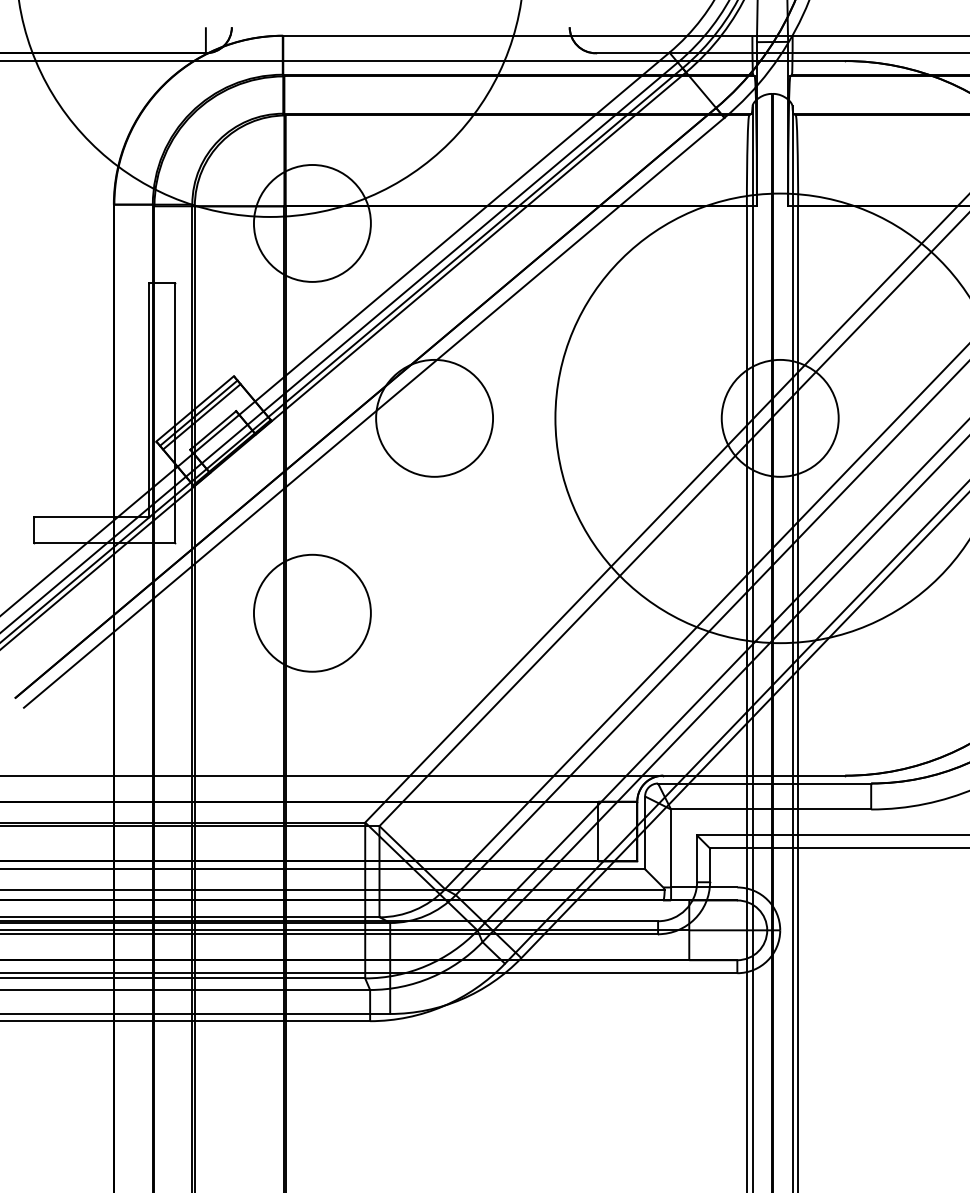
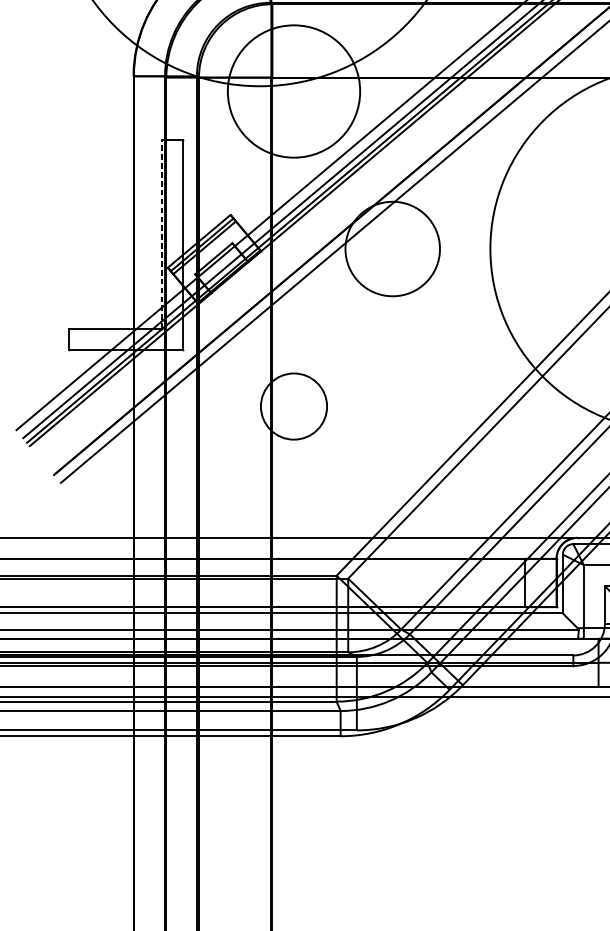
circle: (311, 222) -> (293, 90), size x1.4
line: (148, 400) -> (161, 234), solid -> dashed
circle: (311, 612) -> (293, 405), size x0.7

